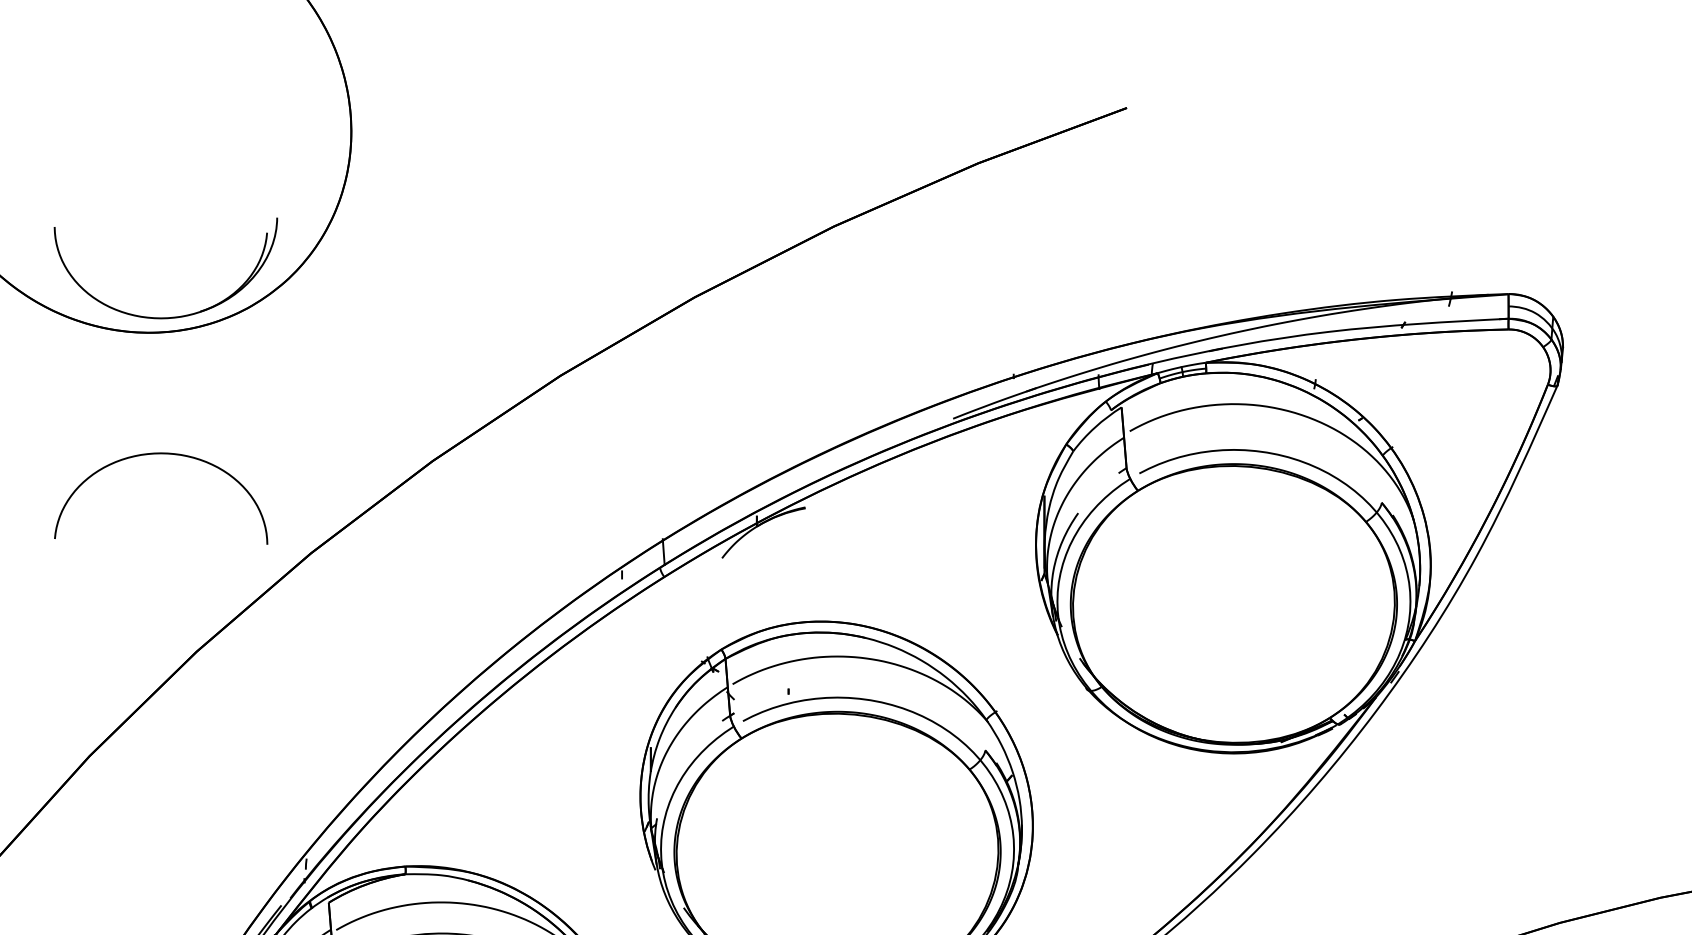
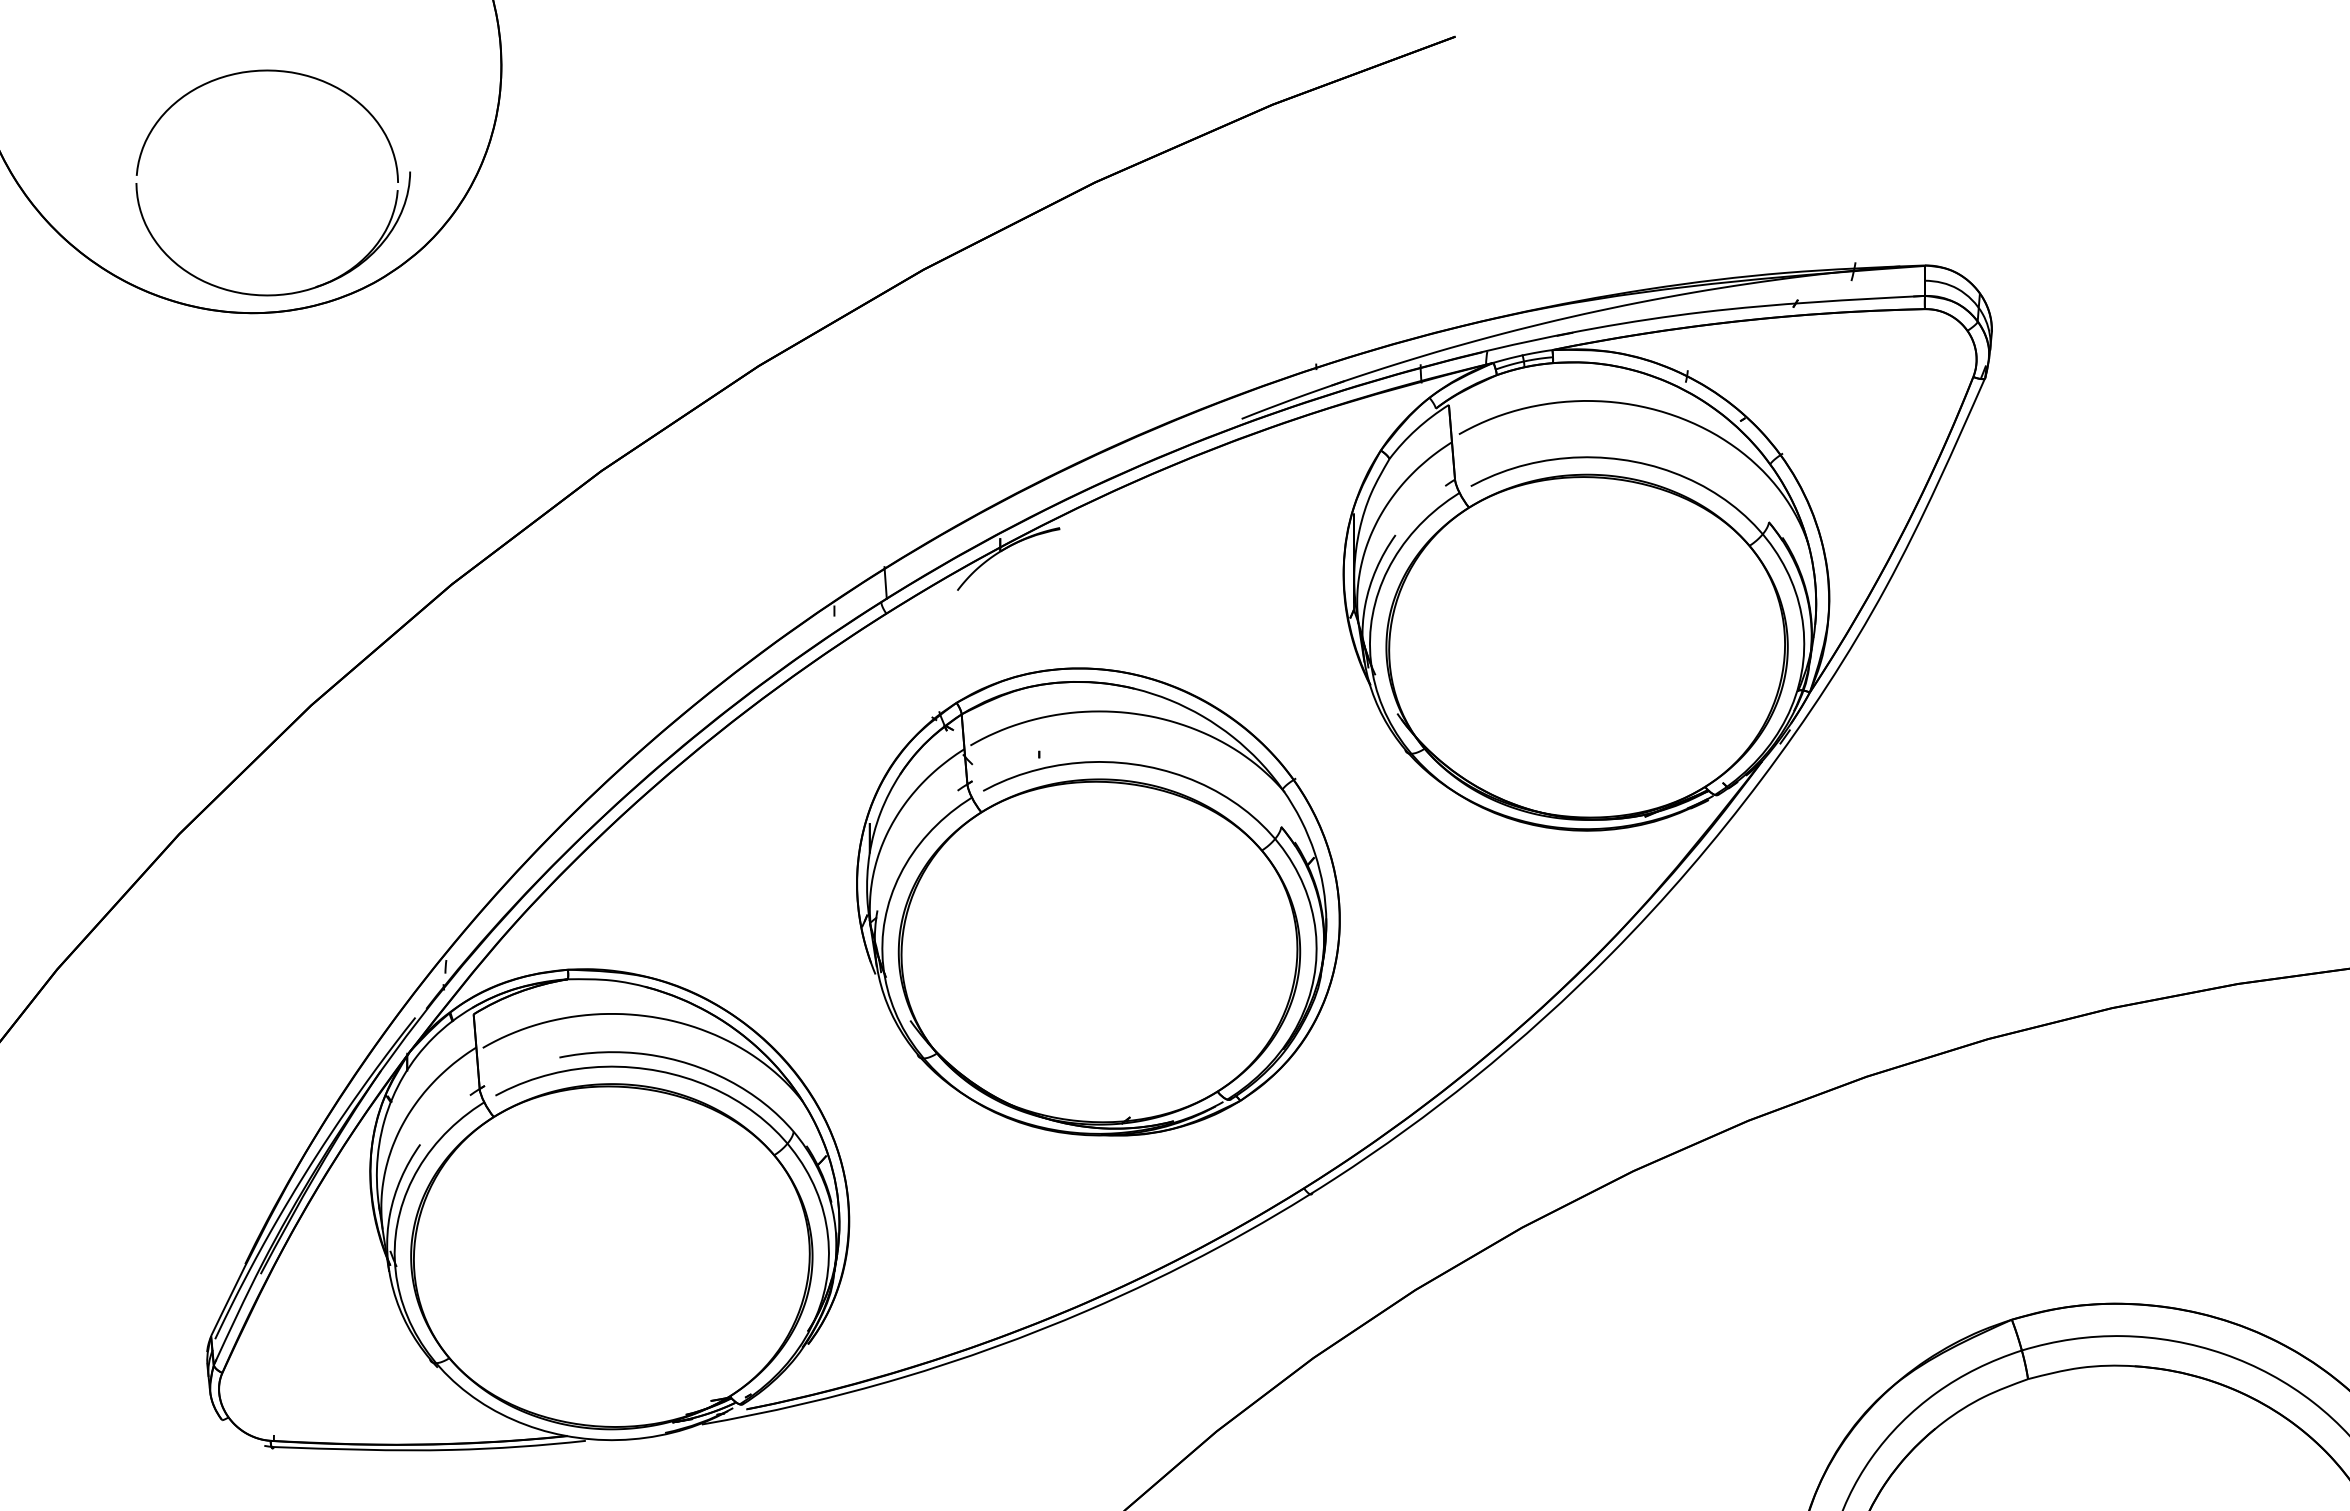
curve: (160, 454) -> (266, 71), moved

